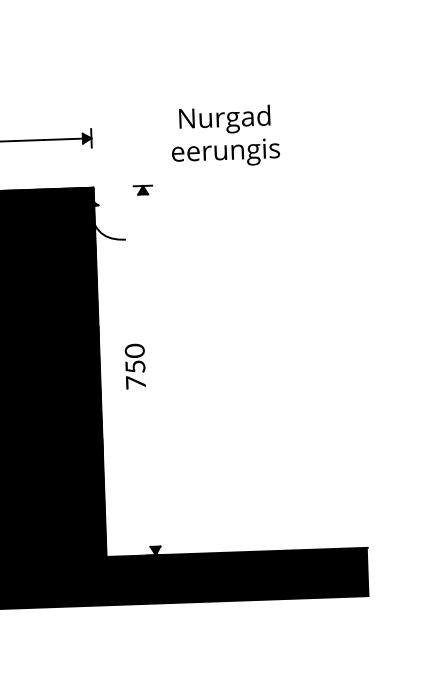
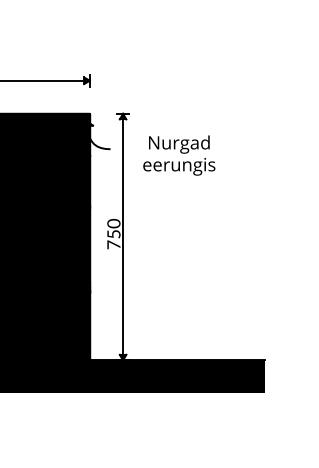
text: (225, 136) -> (179, 155), moved
line: (149, 369) -> (123, 236), added

